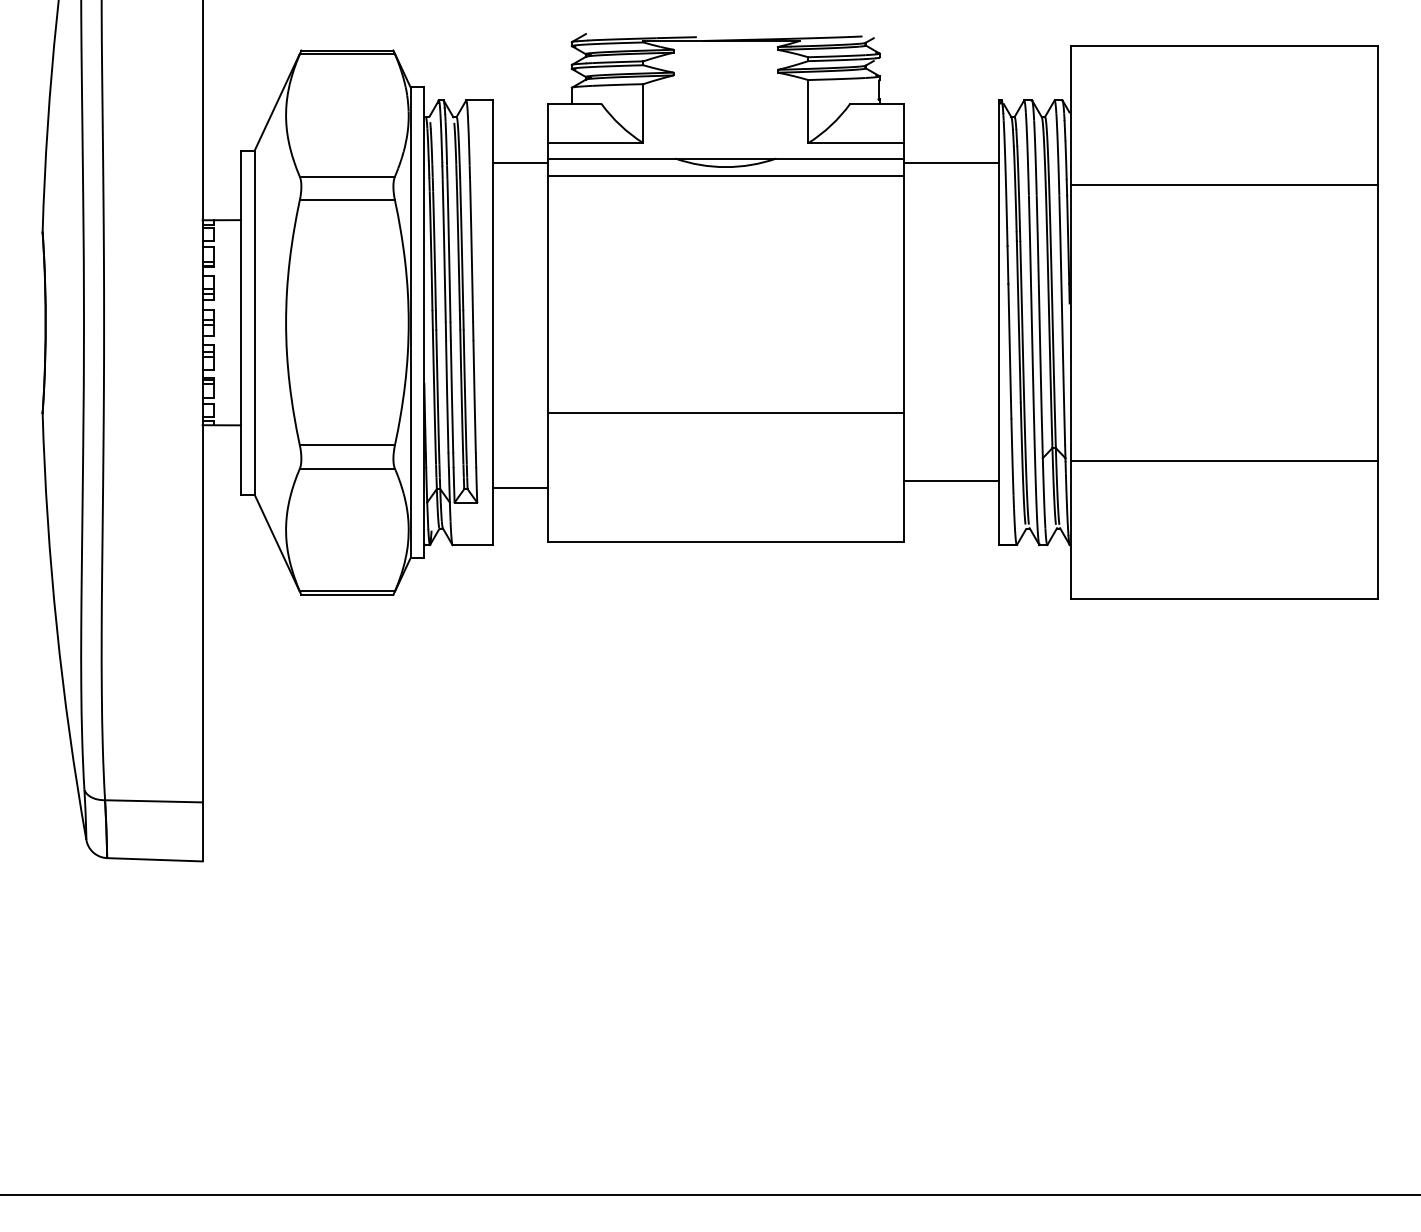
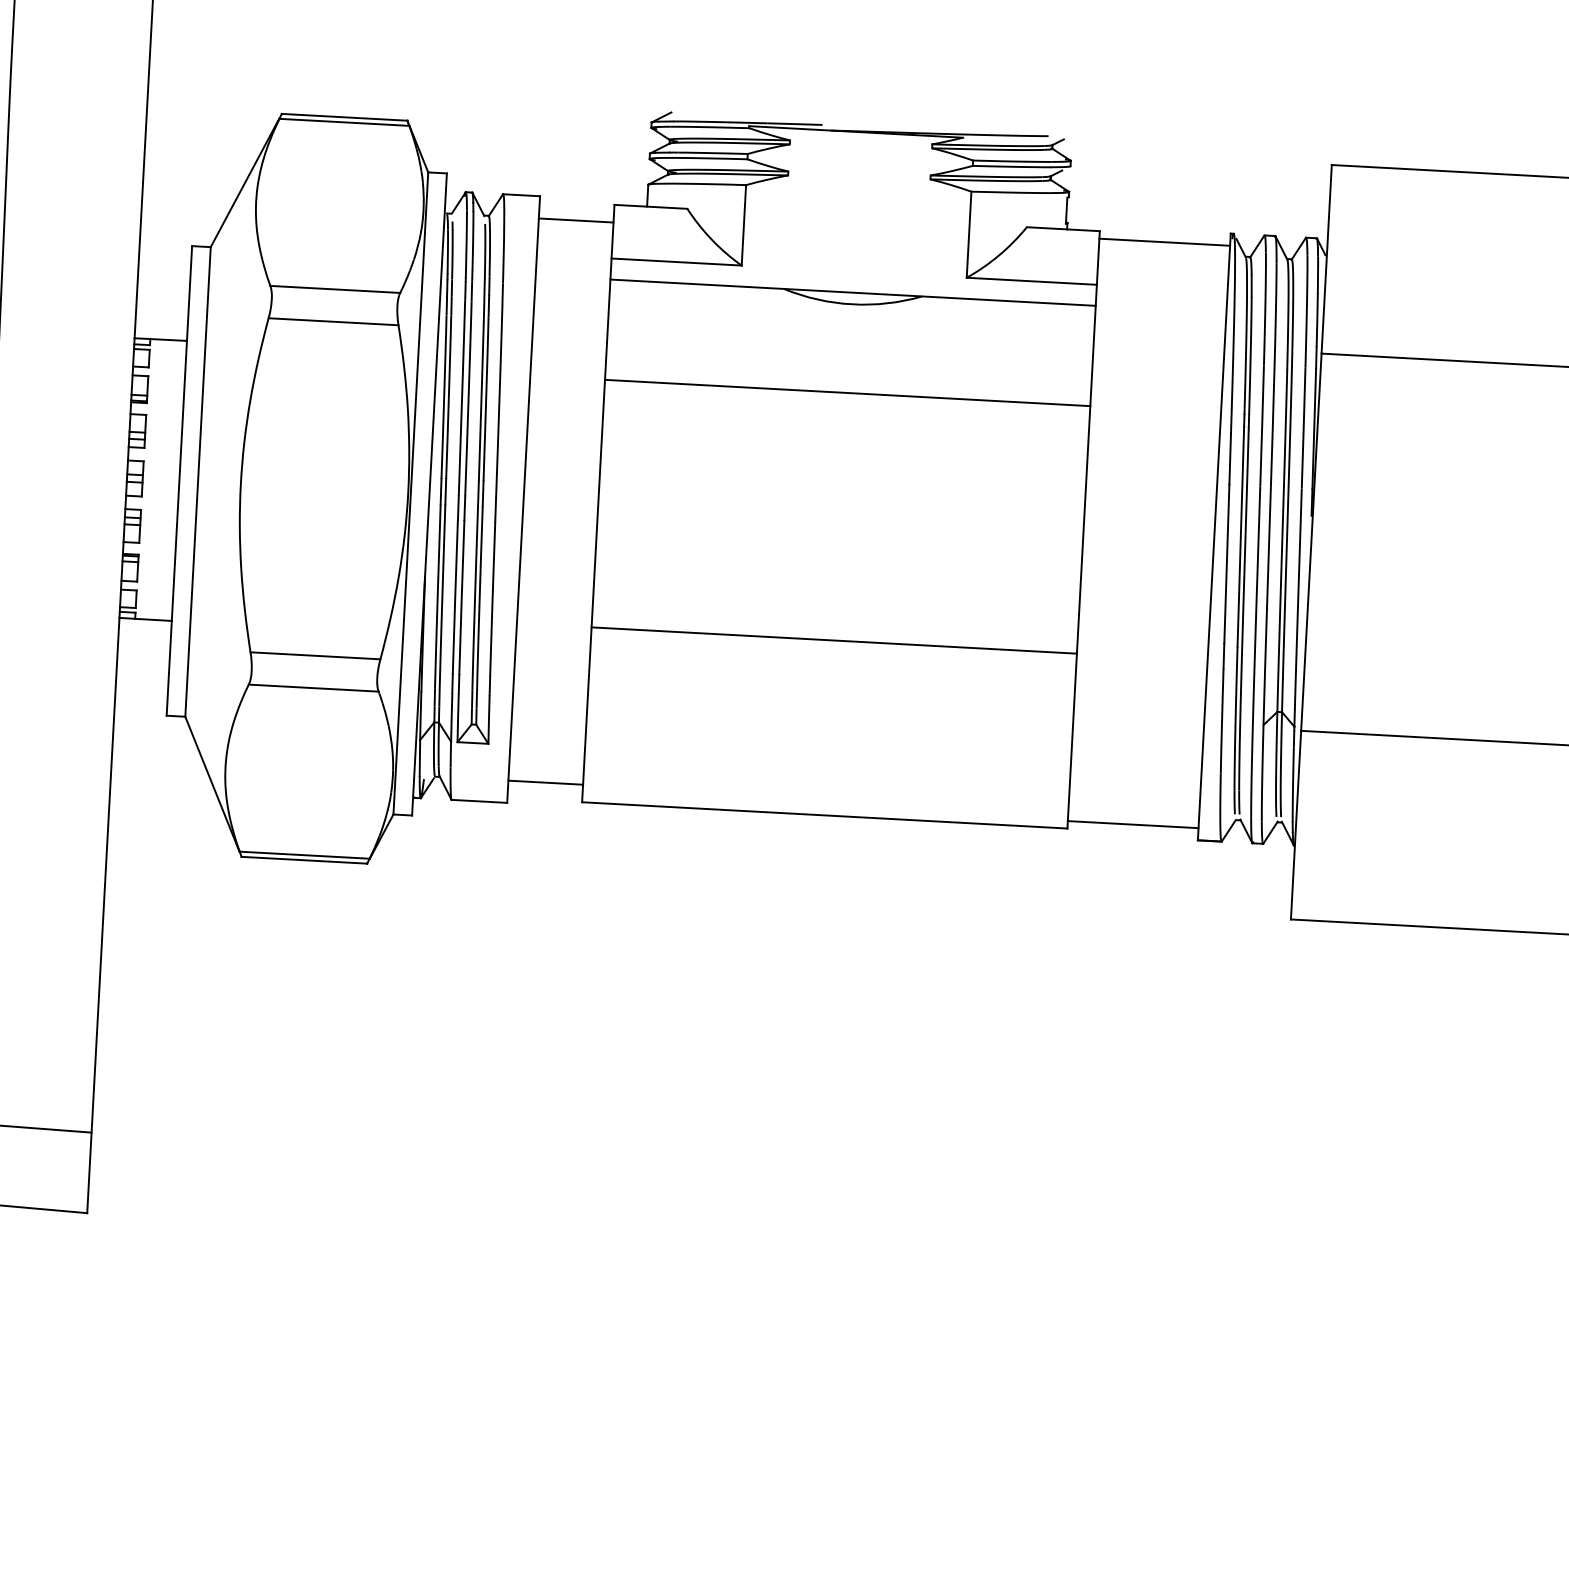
line: (520, 162) -> (575, 220), moved
line: (951, 163) -> (1164, 242), moved
line: (725, 176) -> (847, 393), moved
line: (951, 481) -> (1133, 825), moved
line: (520, 487) -> (545, 782), moved

